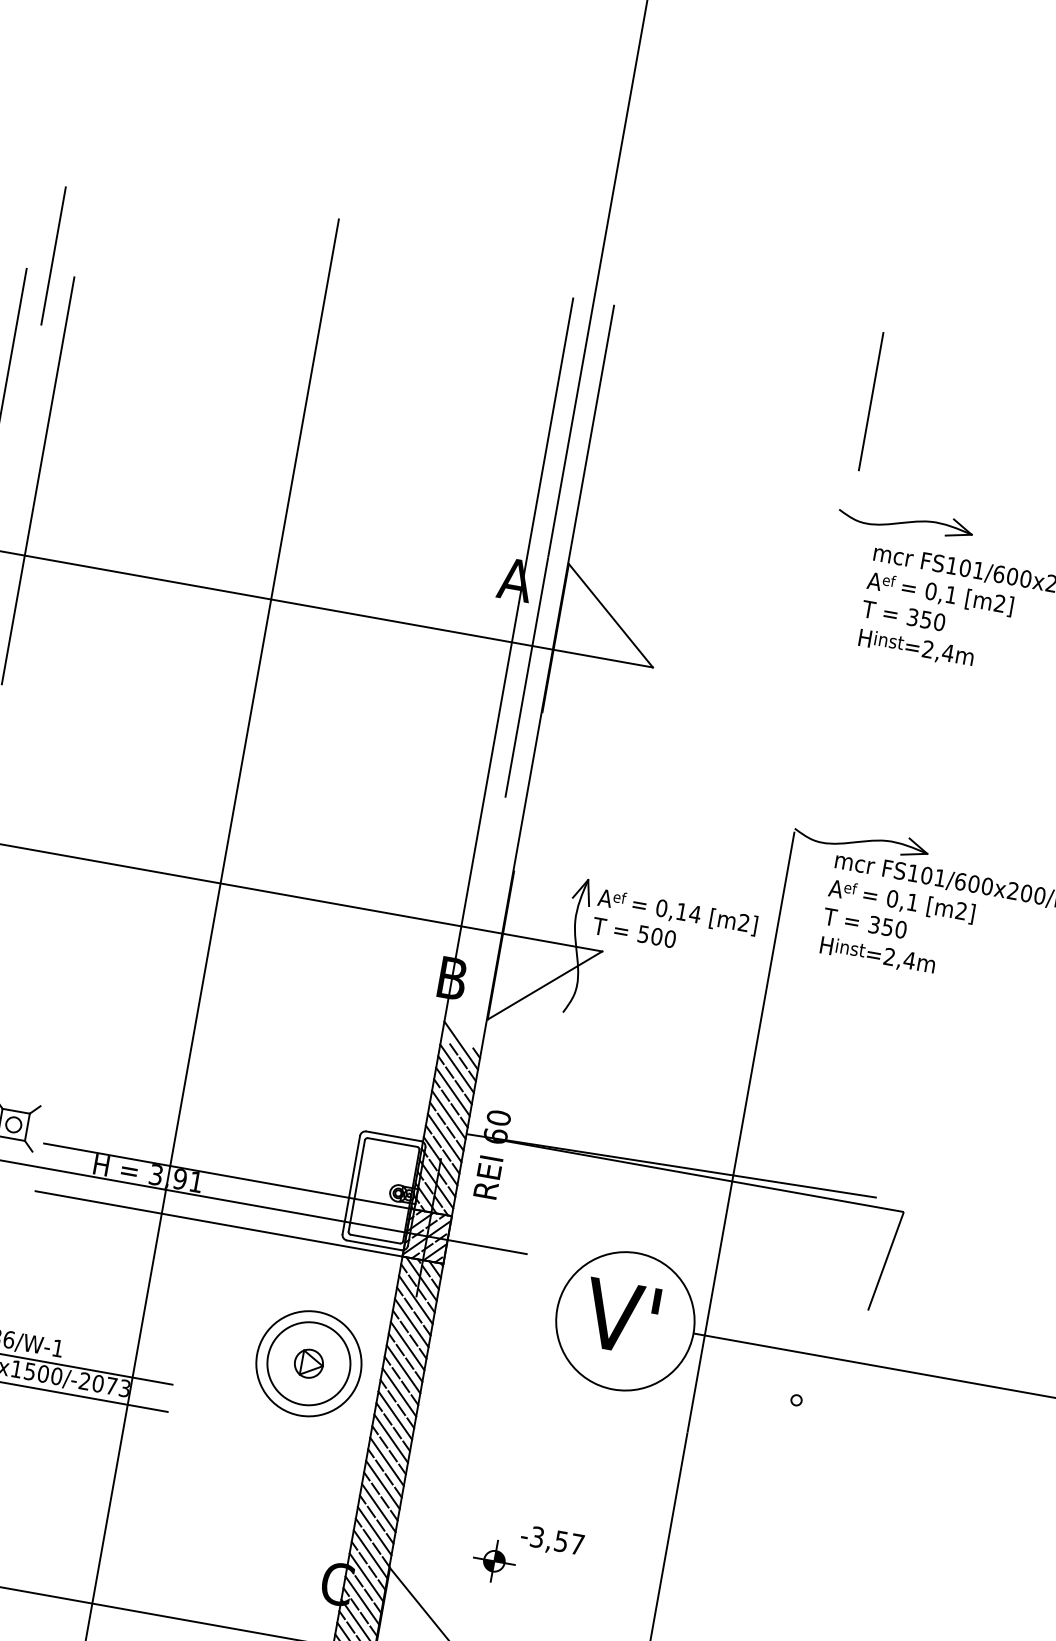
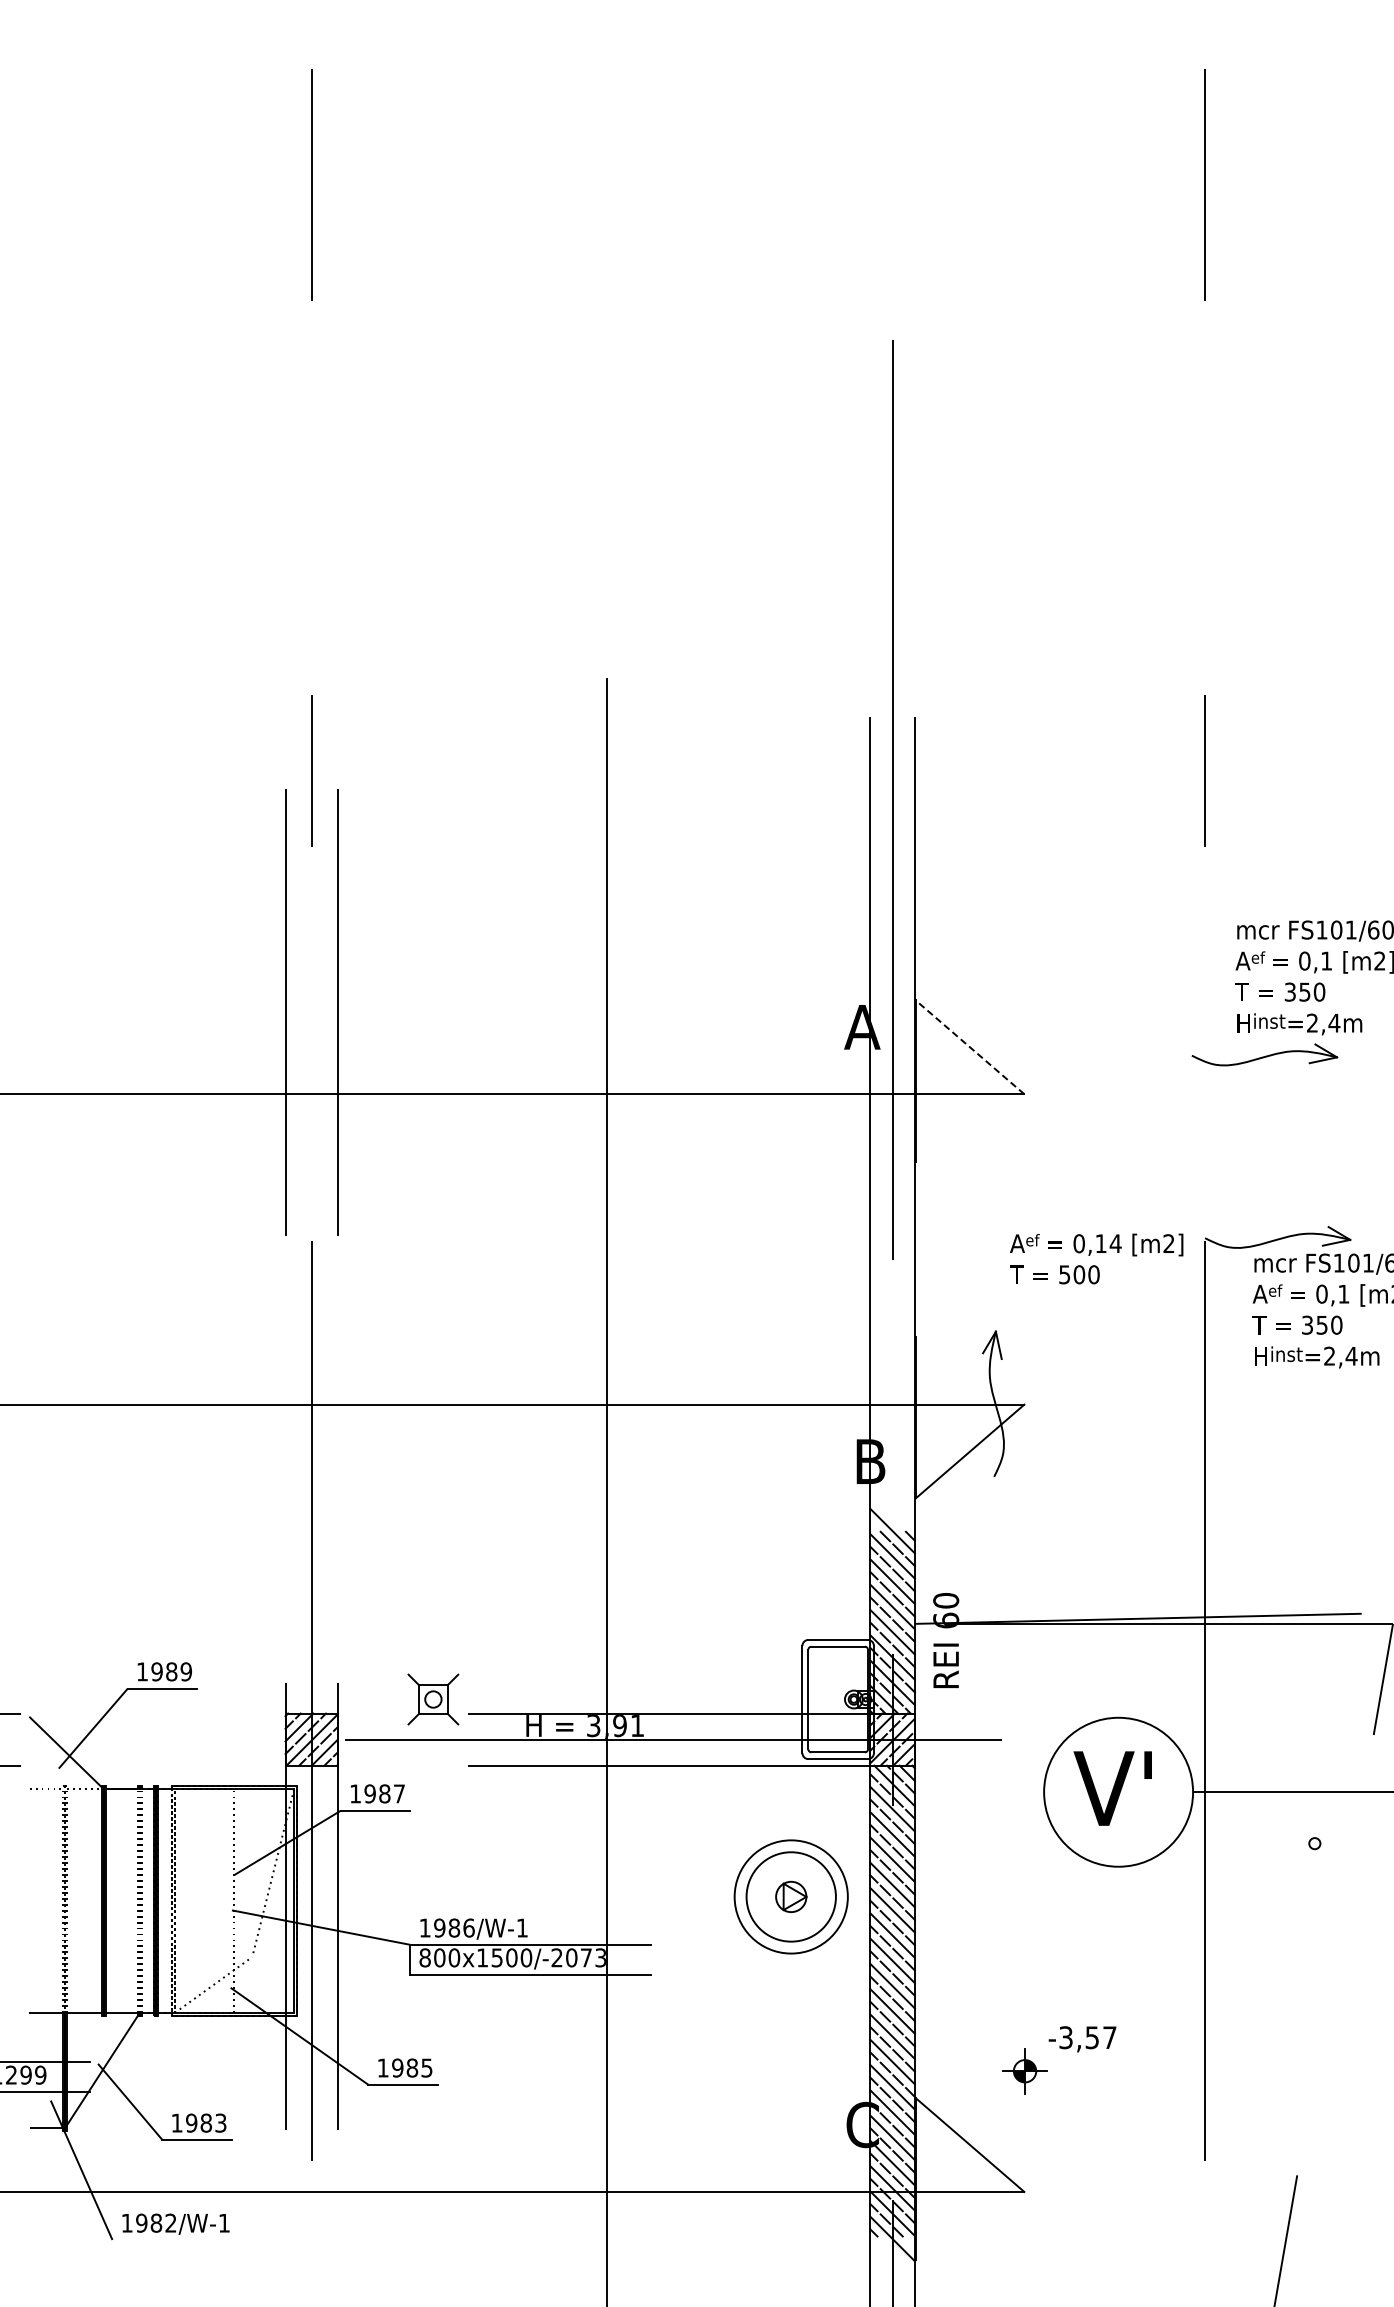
part: (905, 520) -> (1264, 1054), moved
line: (611, 615) -> (970, 1047), solid -> dashed
text: (675, 924) -> (1096, 1258), moved

